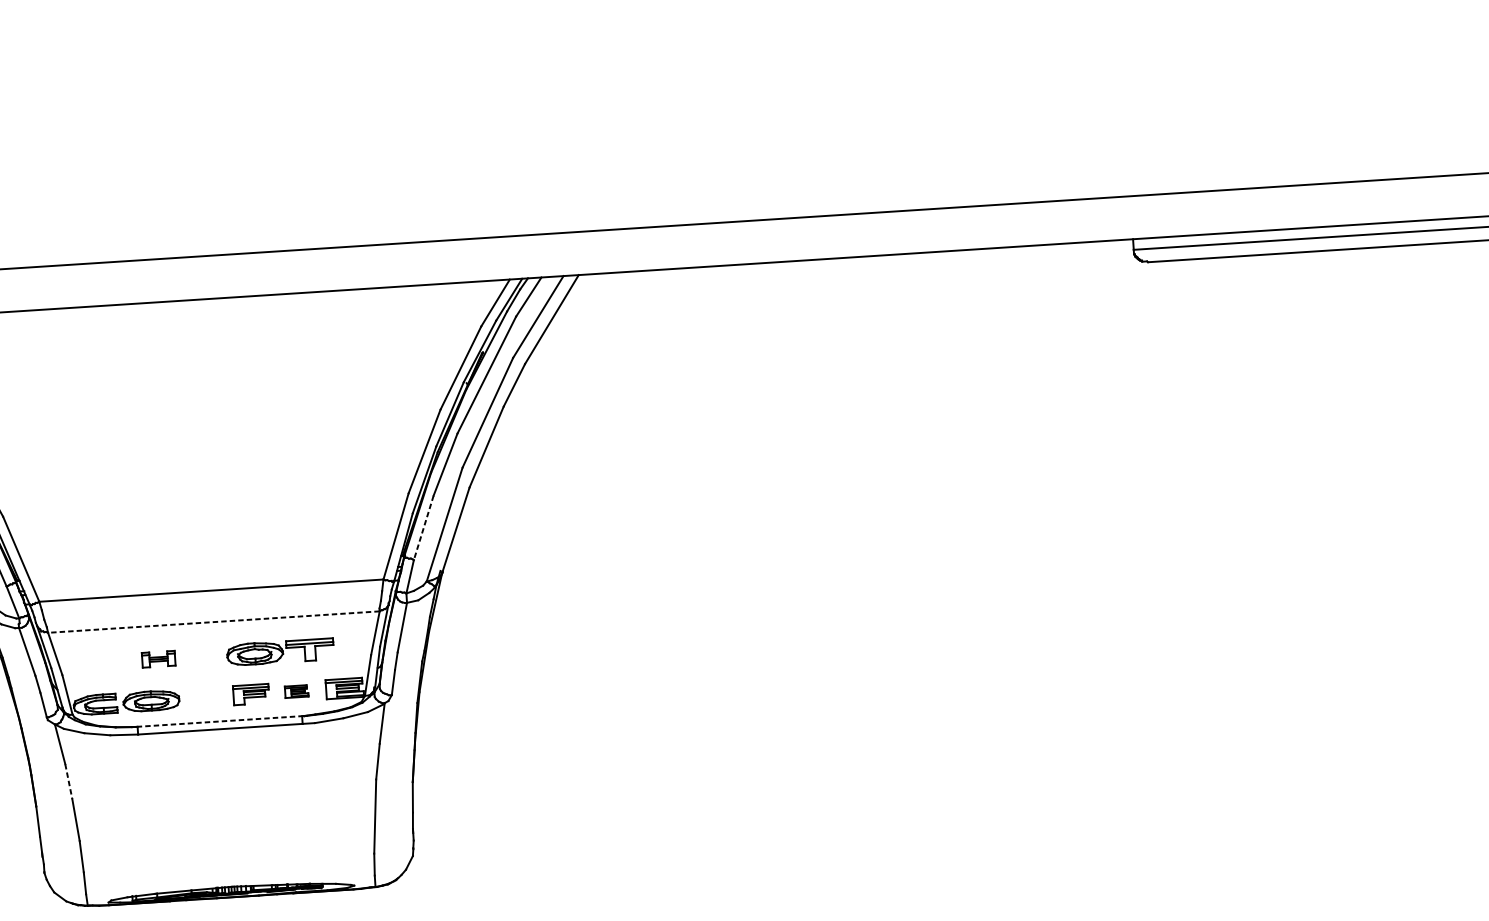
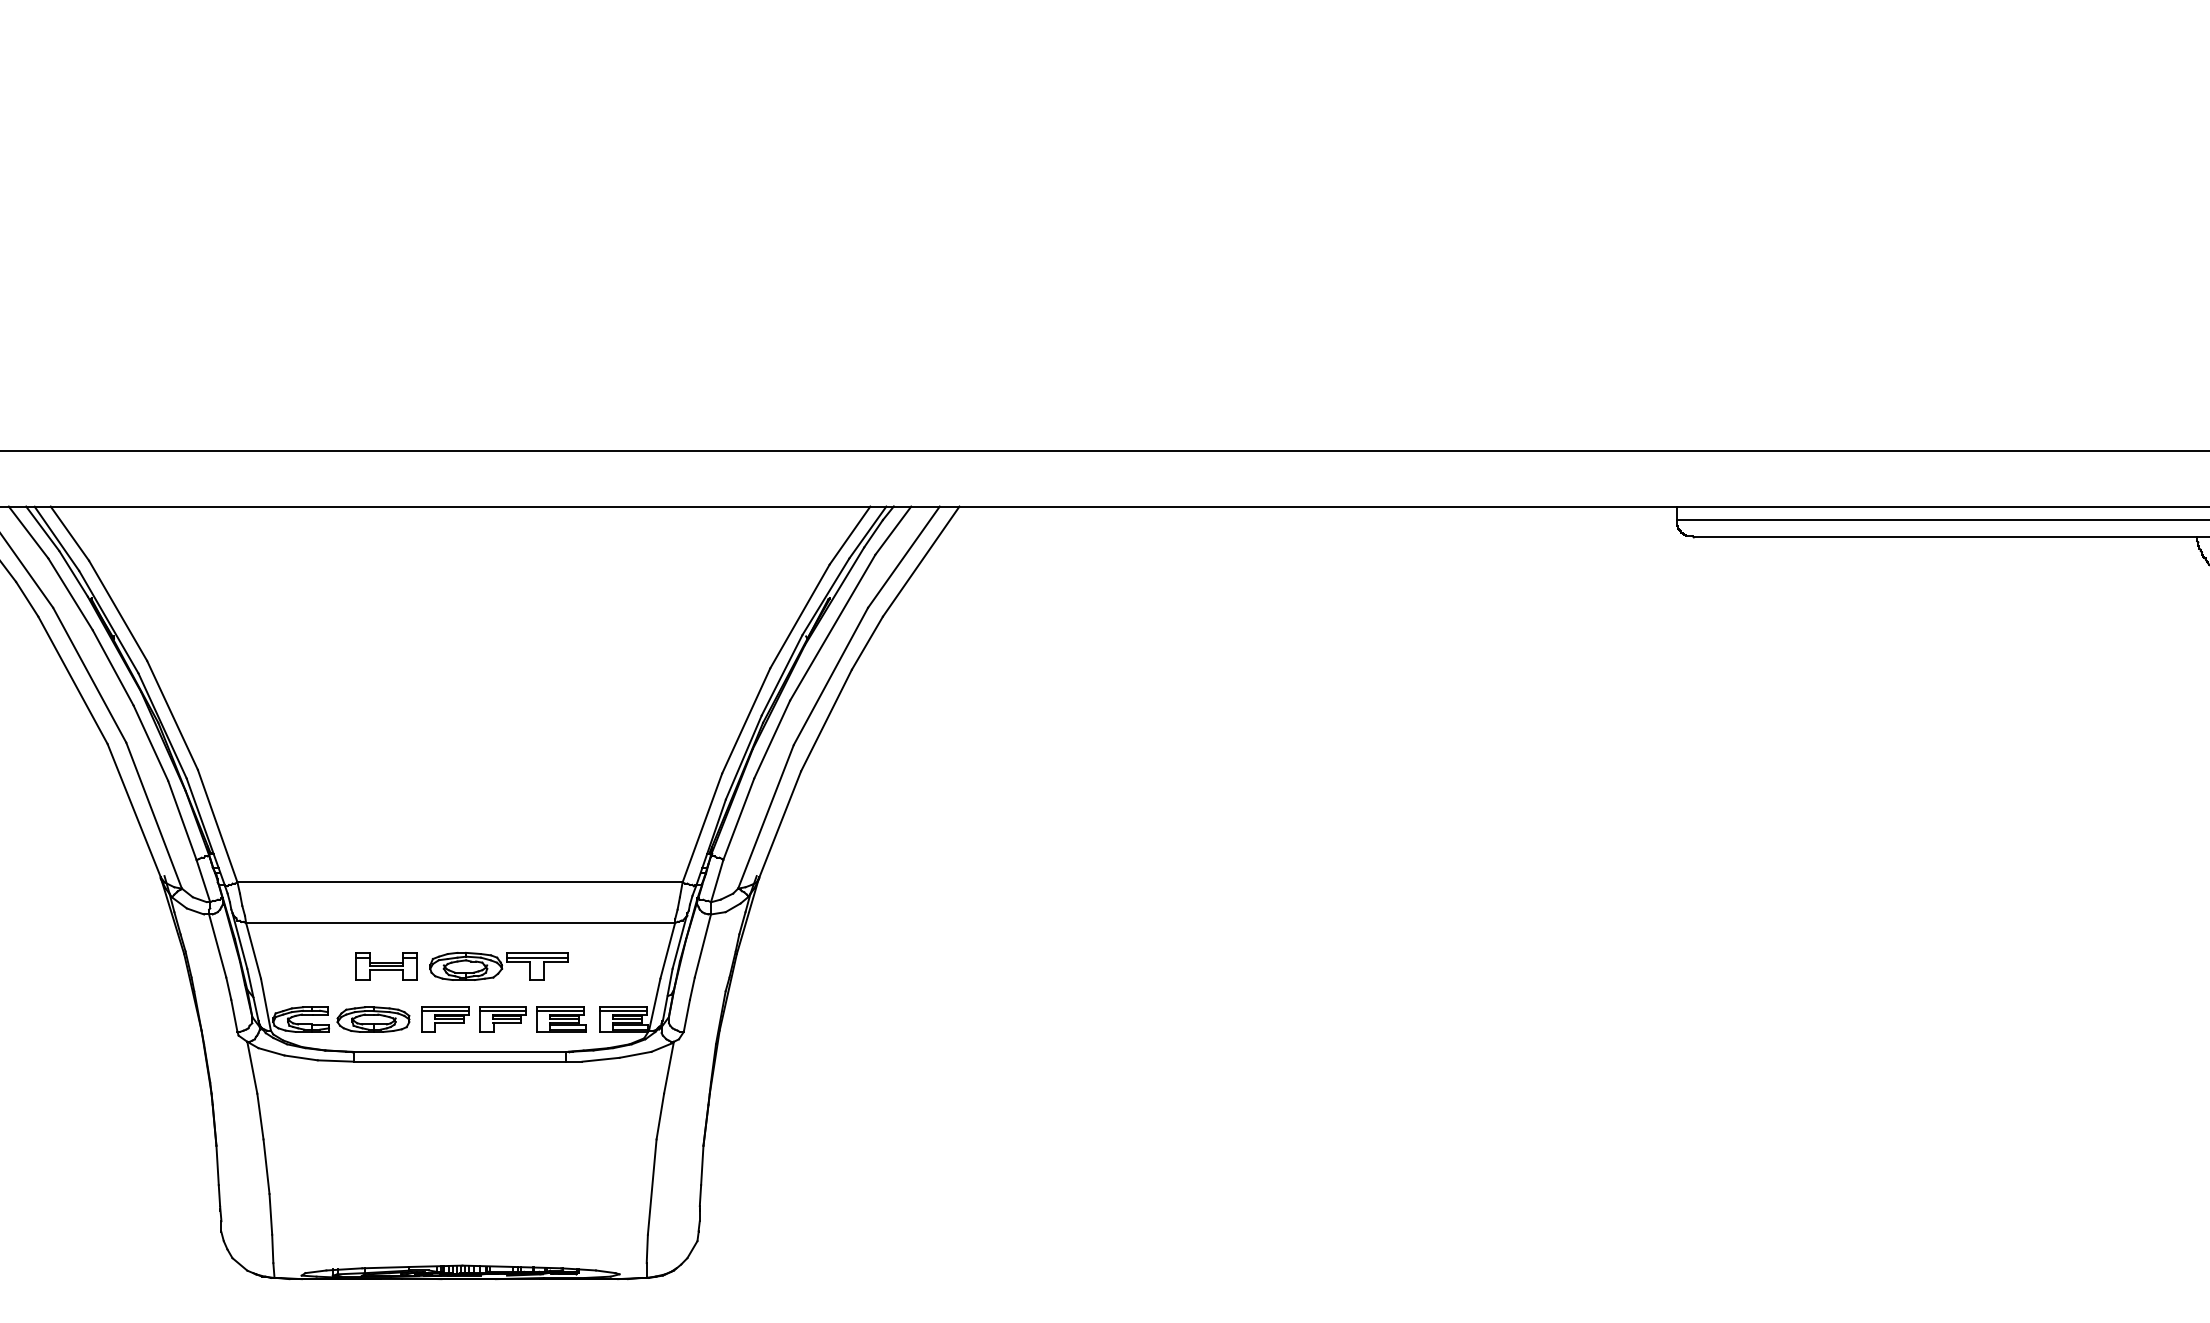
line: (423, 528) -> (738, 819), dashed -> solid
line: (213, 622) -> (460, 923), dashed -> solid
part: (280, 652) -> (498, 966), moved
part: (158, 659) -> (386, 966), size x1.43
part: (296, 691) -> (561, 1019), size x1.67
part: (207, 697) -> (445, 1019), added
line: (220, 721) -> (461, 1051), dashed -> solid
line: (68, 782) -> (260, 1117), dashed -> solid

